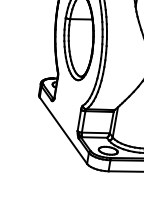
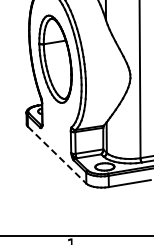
line: (63, 131) -> (57, 155), solid -> dashed

